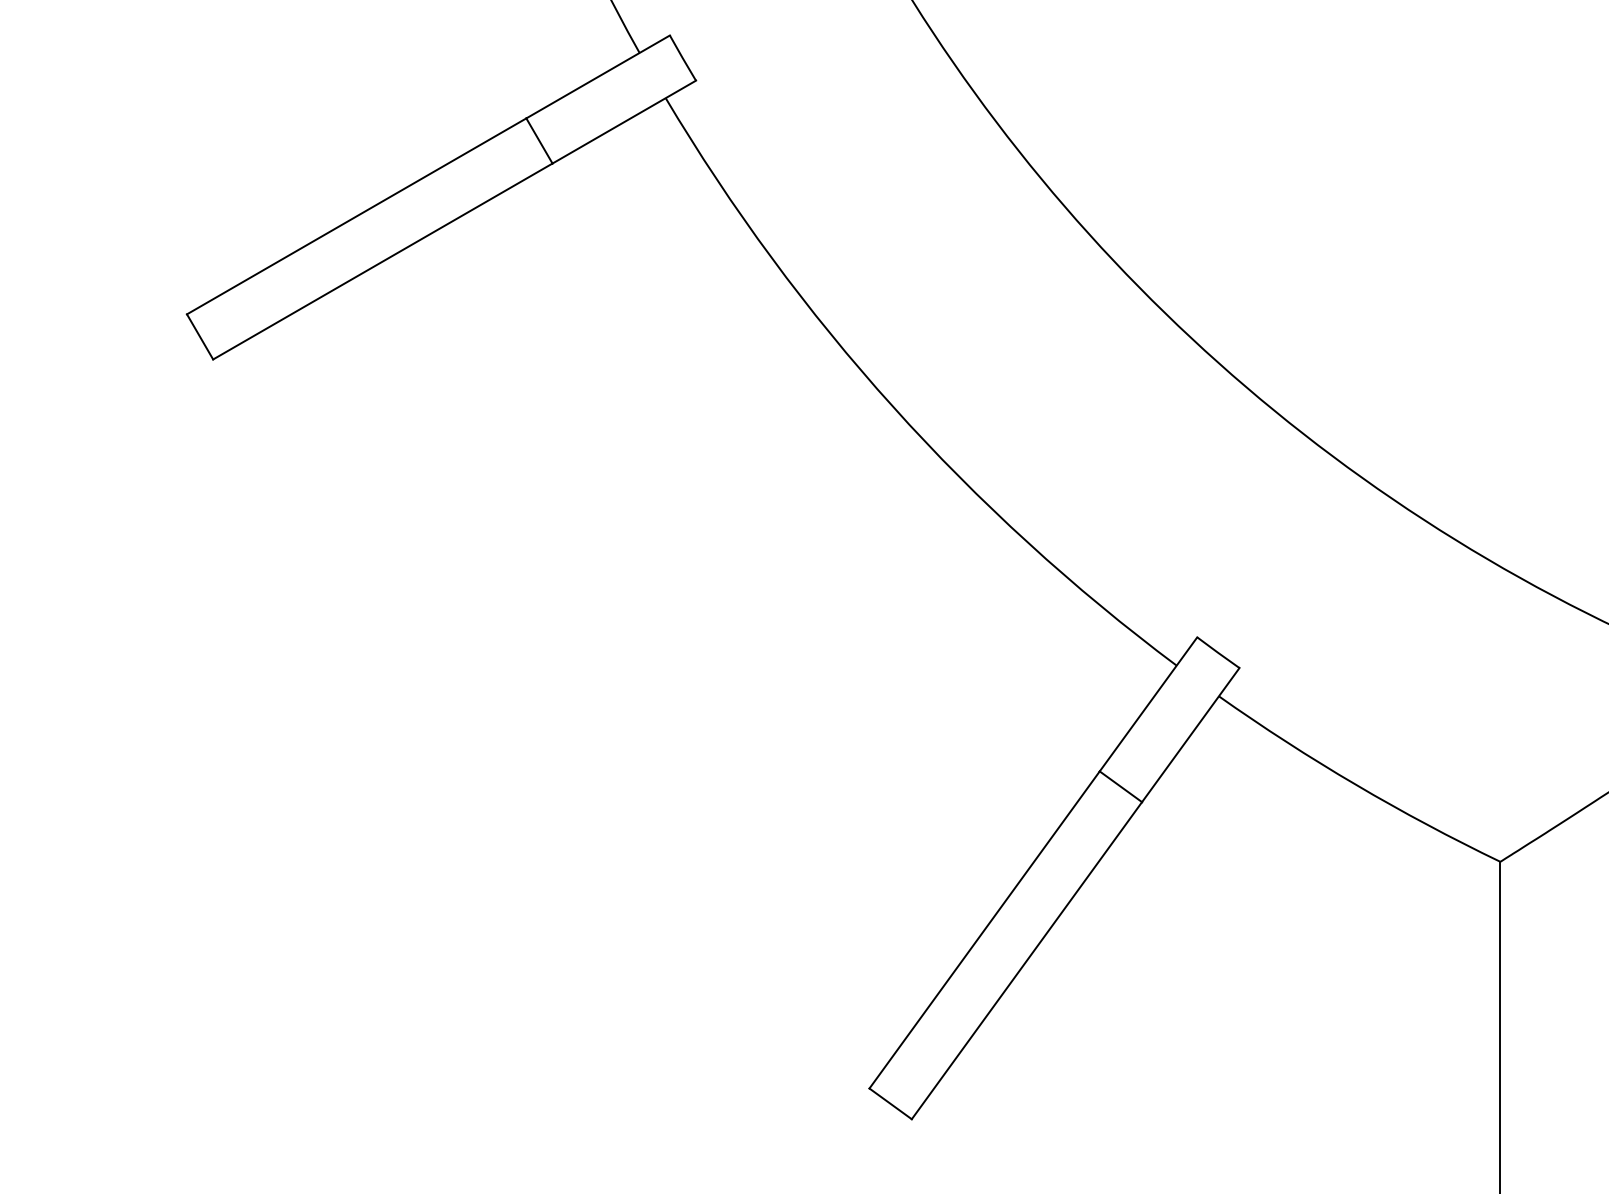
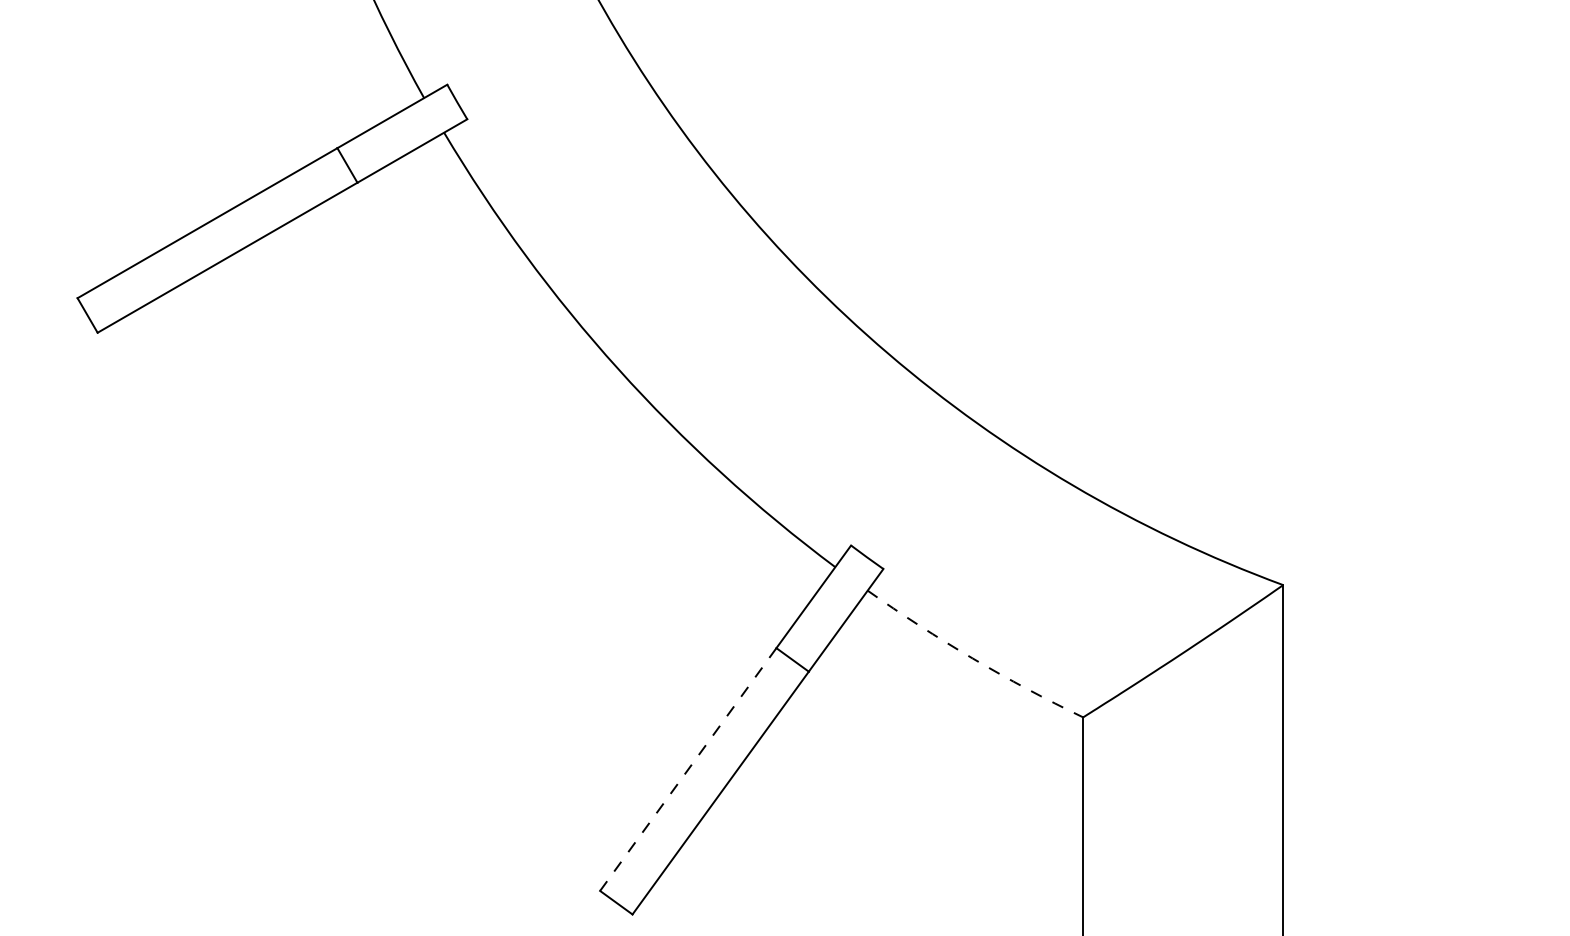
arc: (1355, 784) -> (972, 658), solid -> dashed
line: (984, 929) -> (688, 769), solid -> dashed

